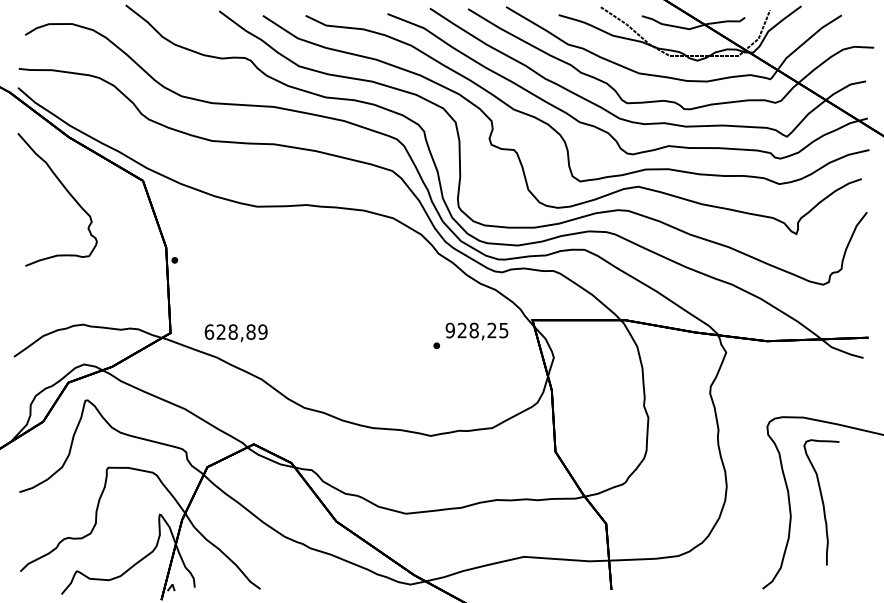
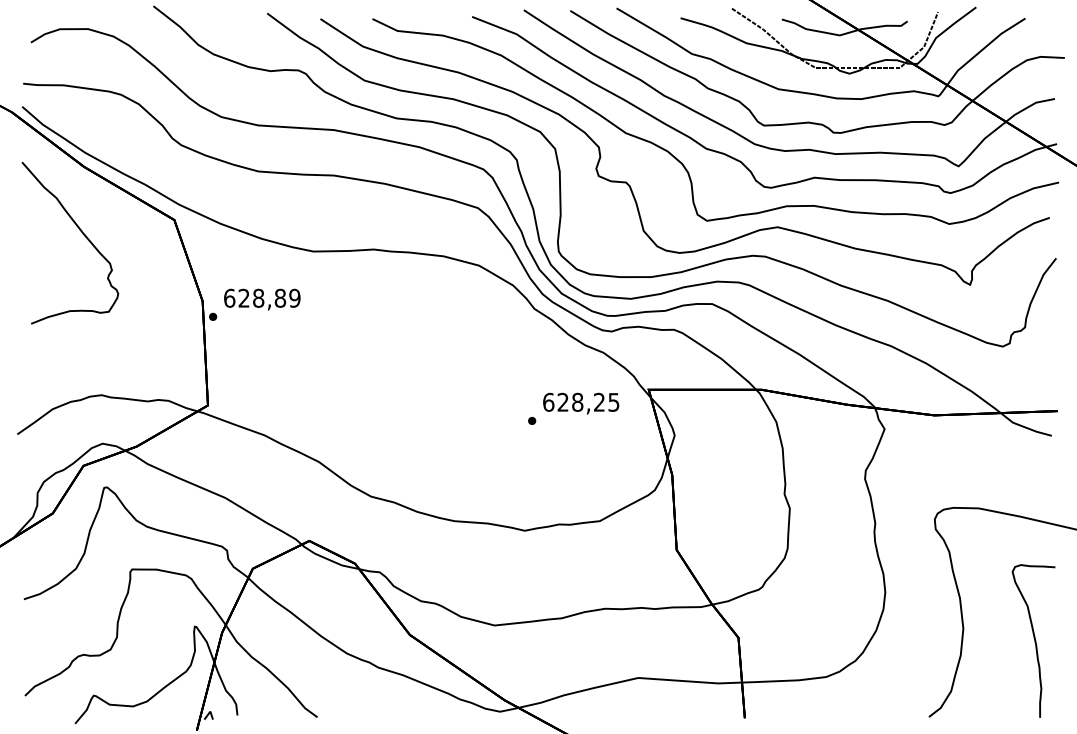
text: (450, 330) -> (548, 402), 928,25 -> 628,25
text: (235, 332) -> (261, 298), moved
curve: (821, 501) -> (1033, 639), moved

